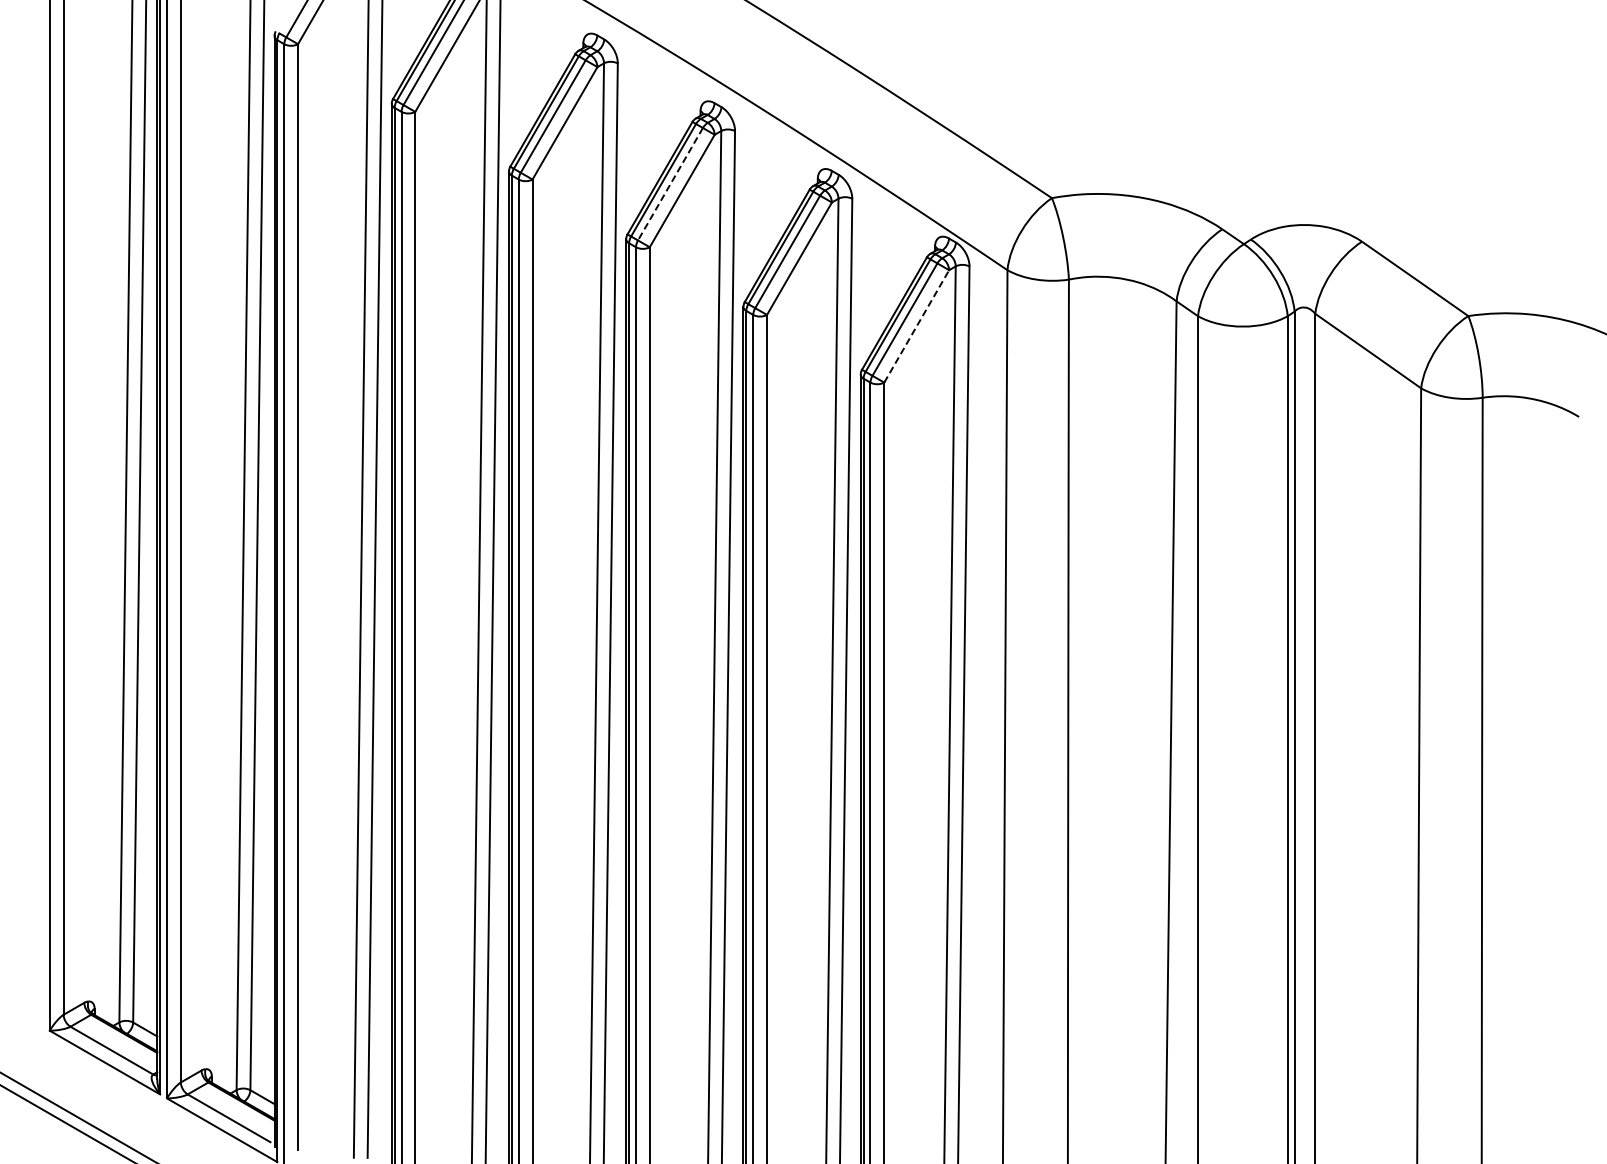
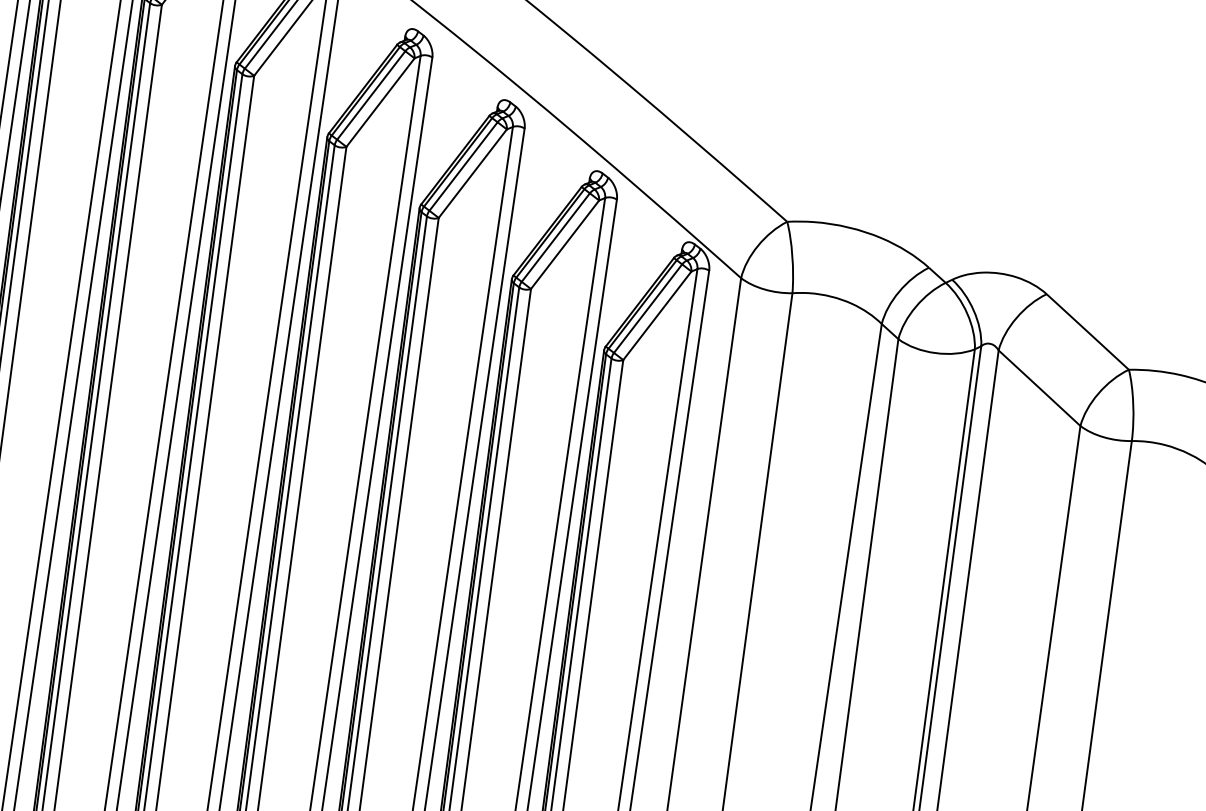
line: (670, 184) -> (463, 166), dashed -> solid
line: (916, 326) -> (657, 315), dashed -> solid

